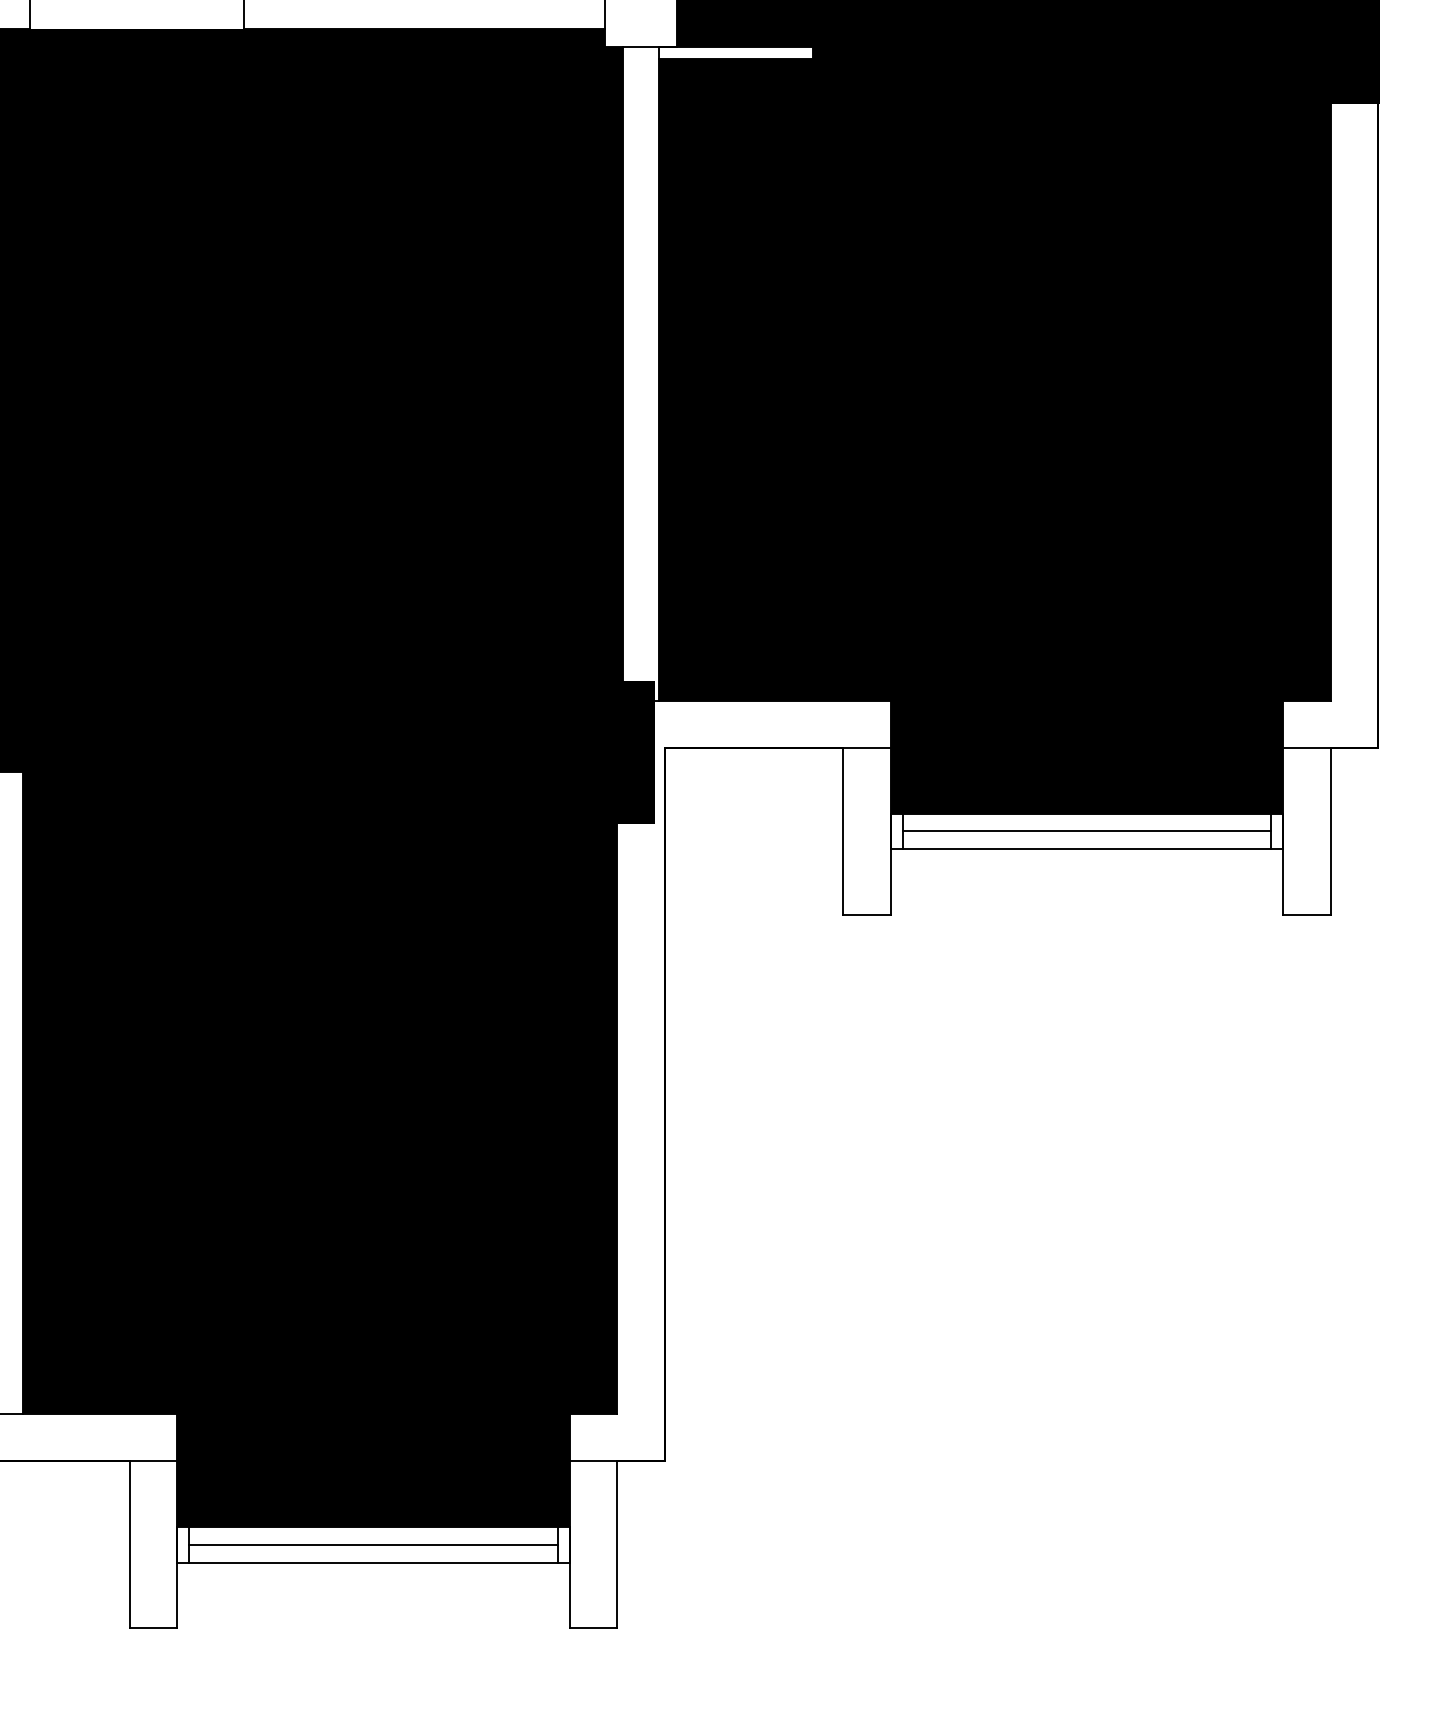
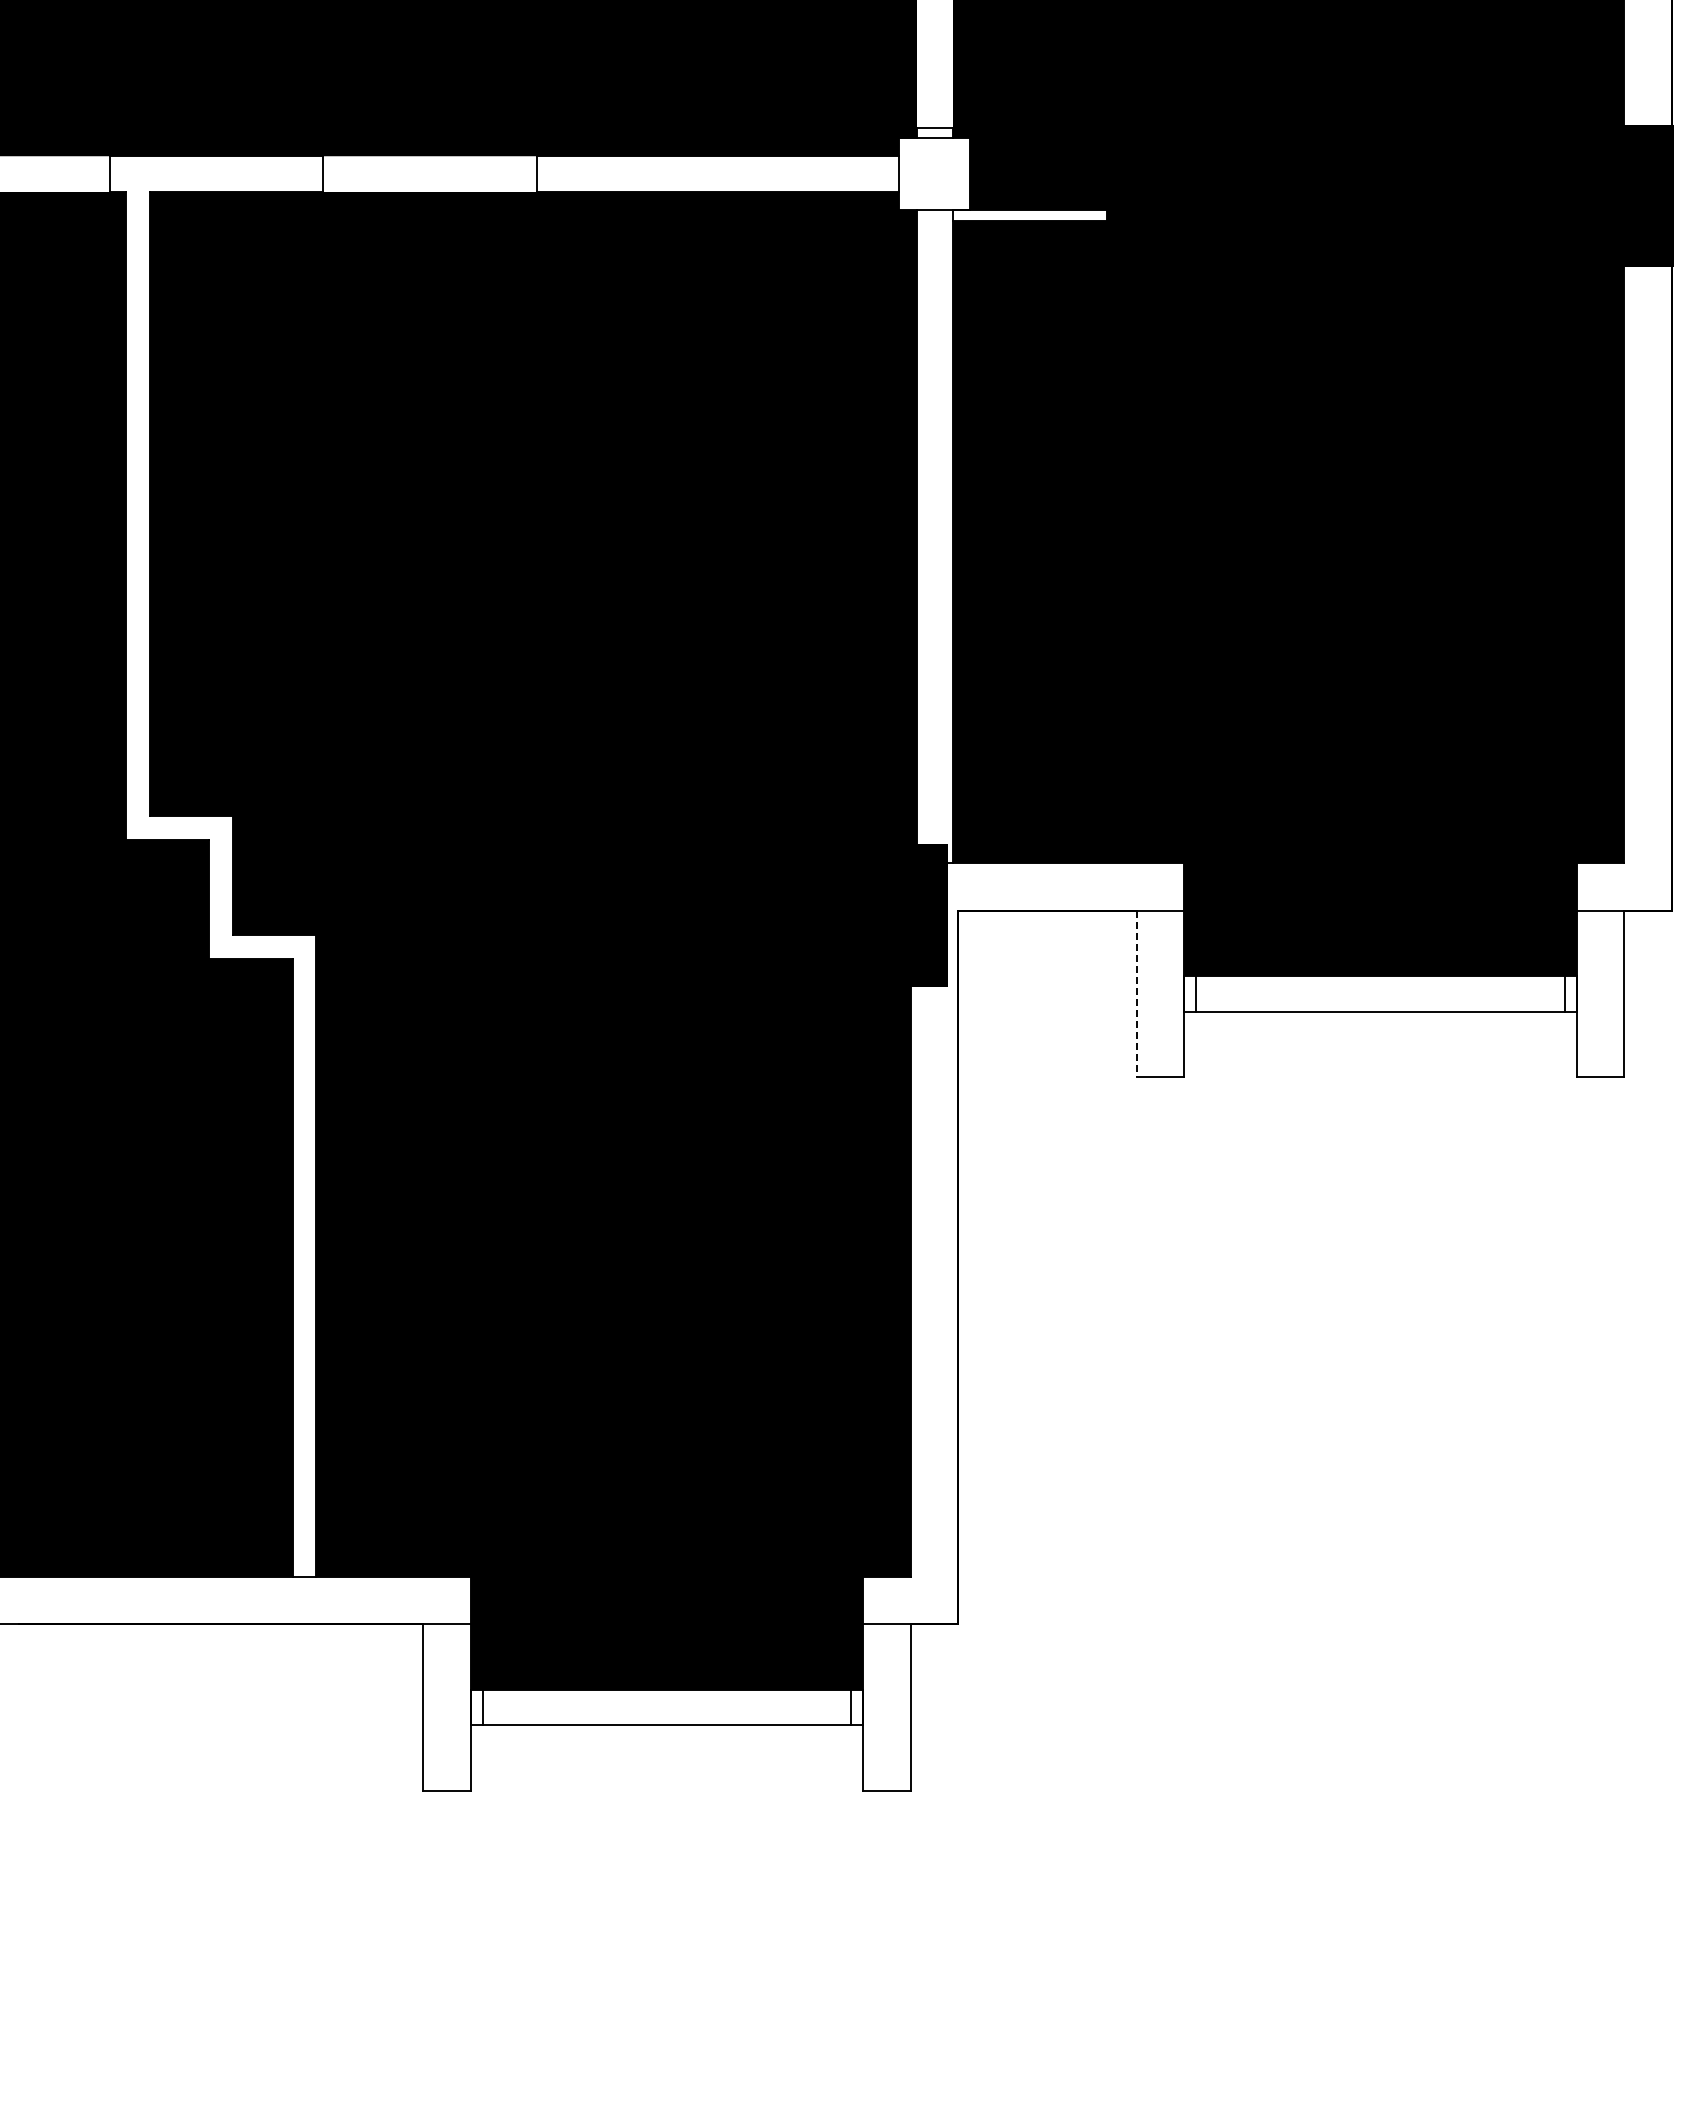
line: (842, 831) -> (1136, 994), solid -> dashed
line: (1086, 831) -> (1380, 994), removed
line: (372, 1544) -> (666, 1707), removed

